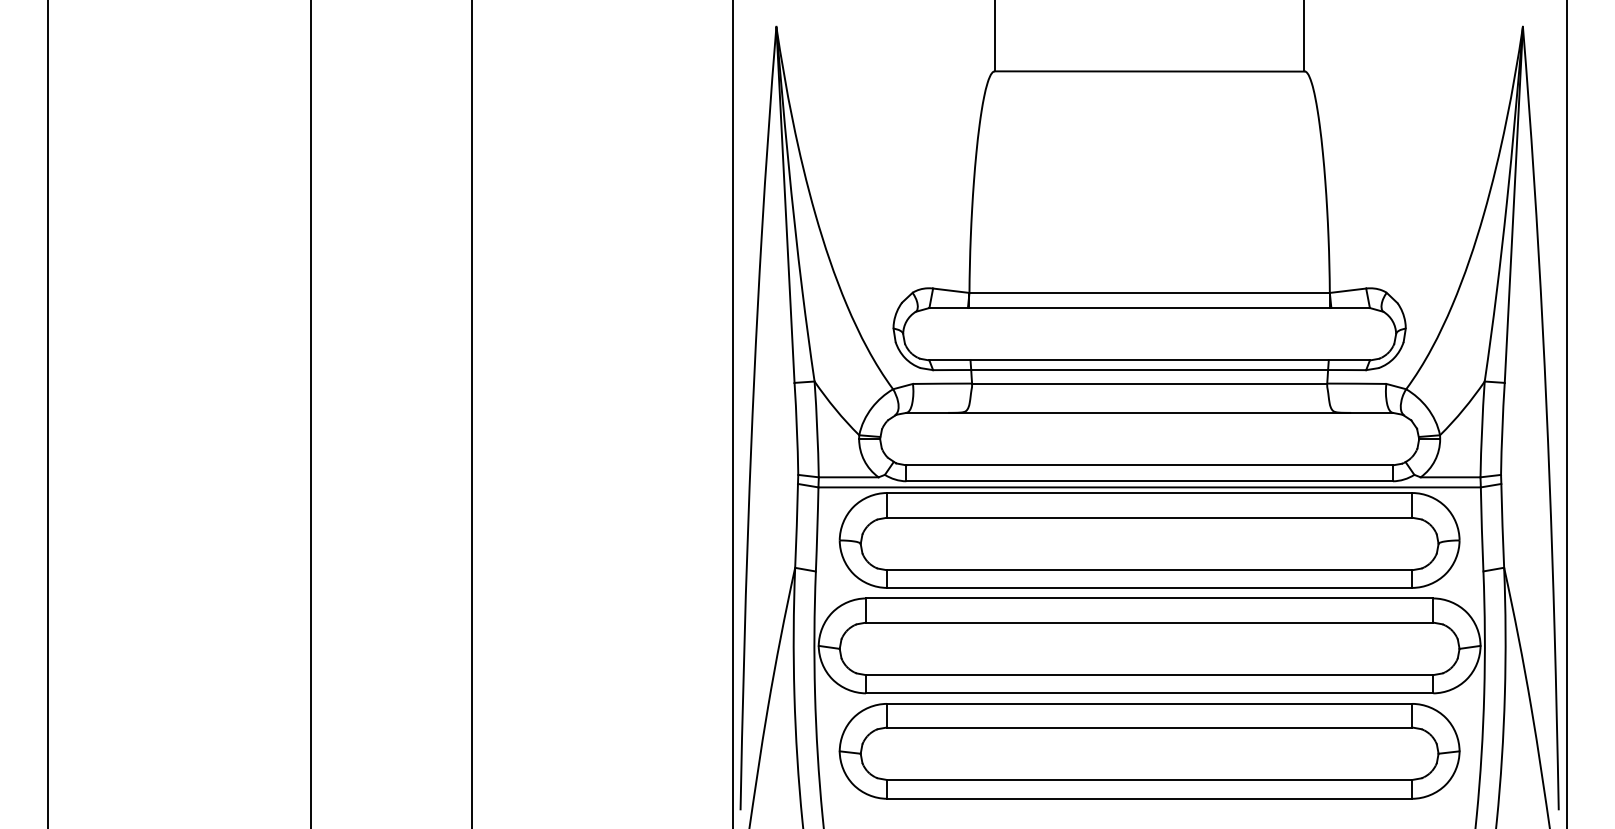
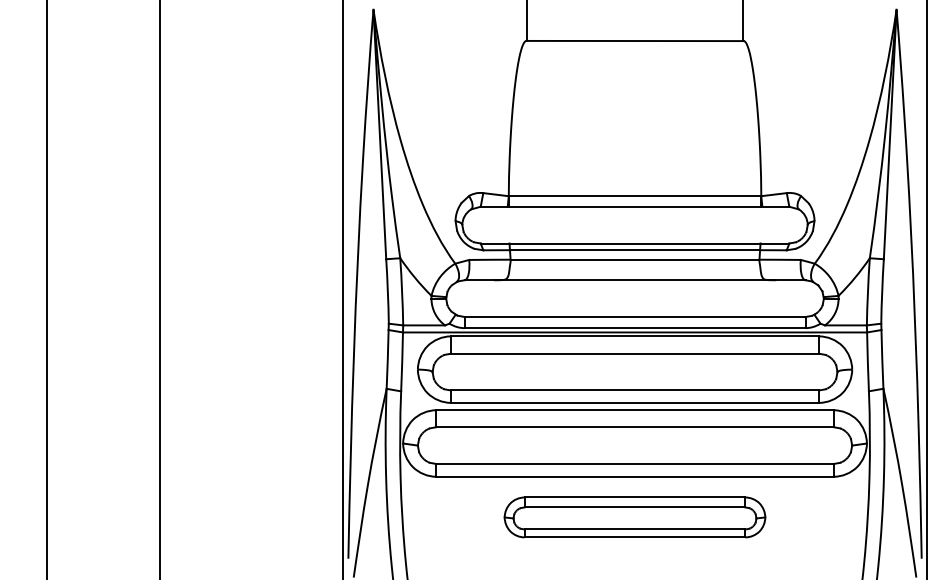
part: (1149, 751) -> (634, 517), size x0.6

